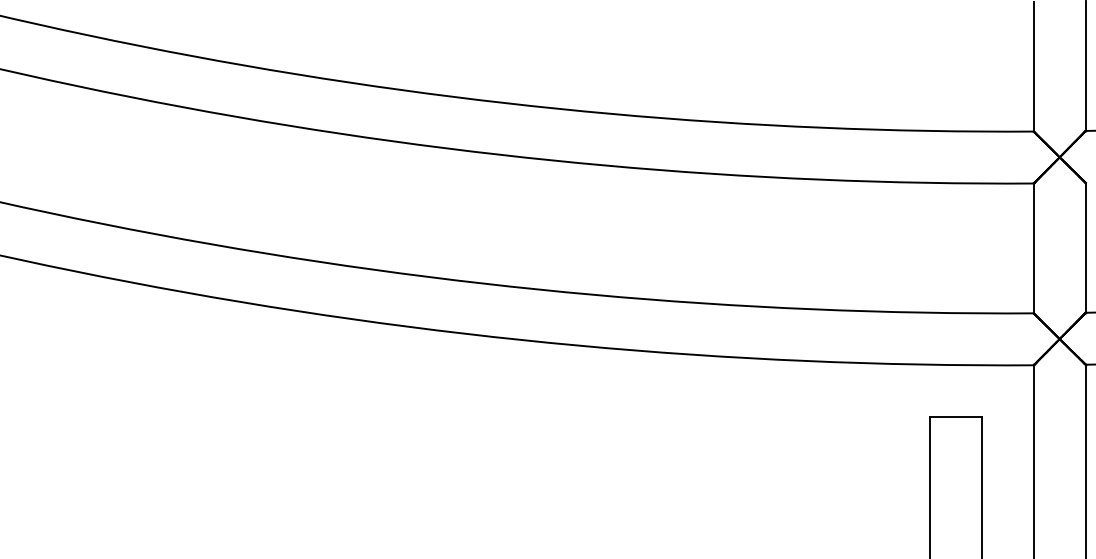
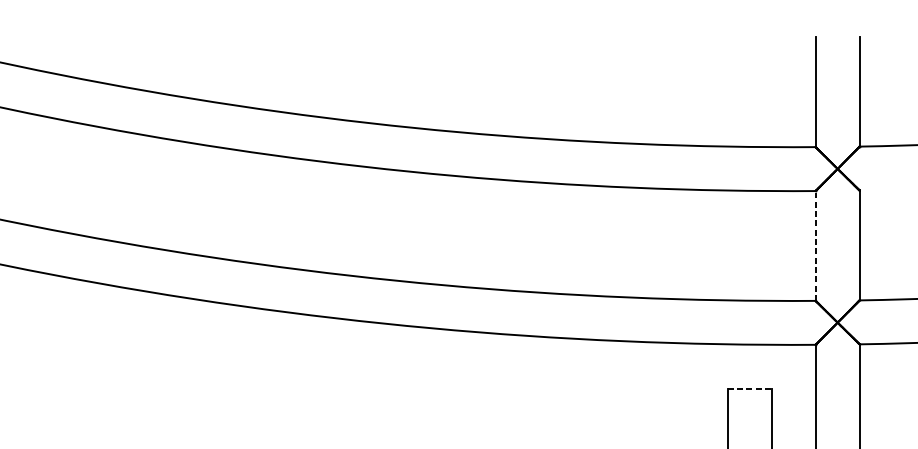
line: (1033, 248) -> (815, 246), solid -> dashed
line: (955, 417) -> (749, 388), solid -> dashed

